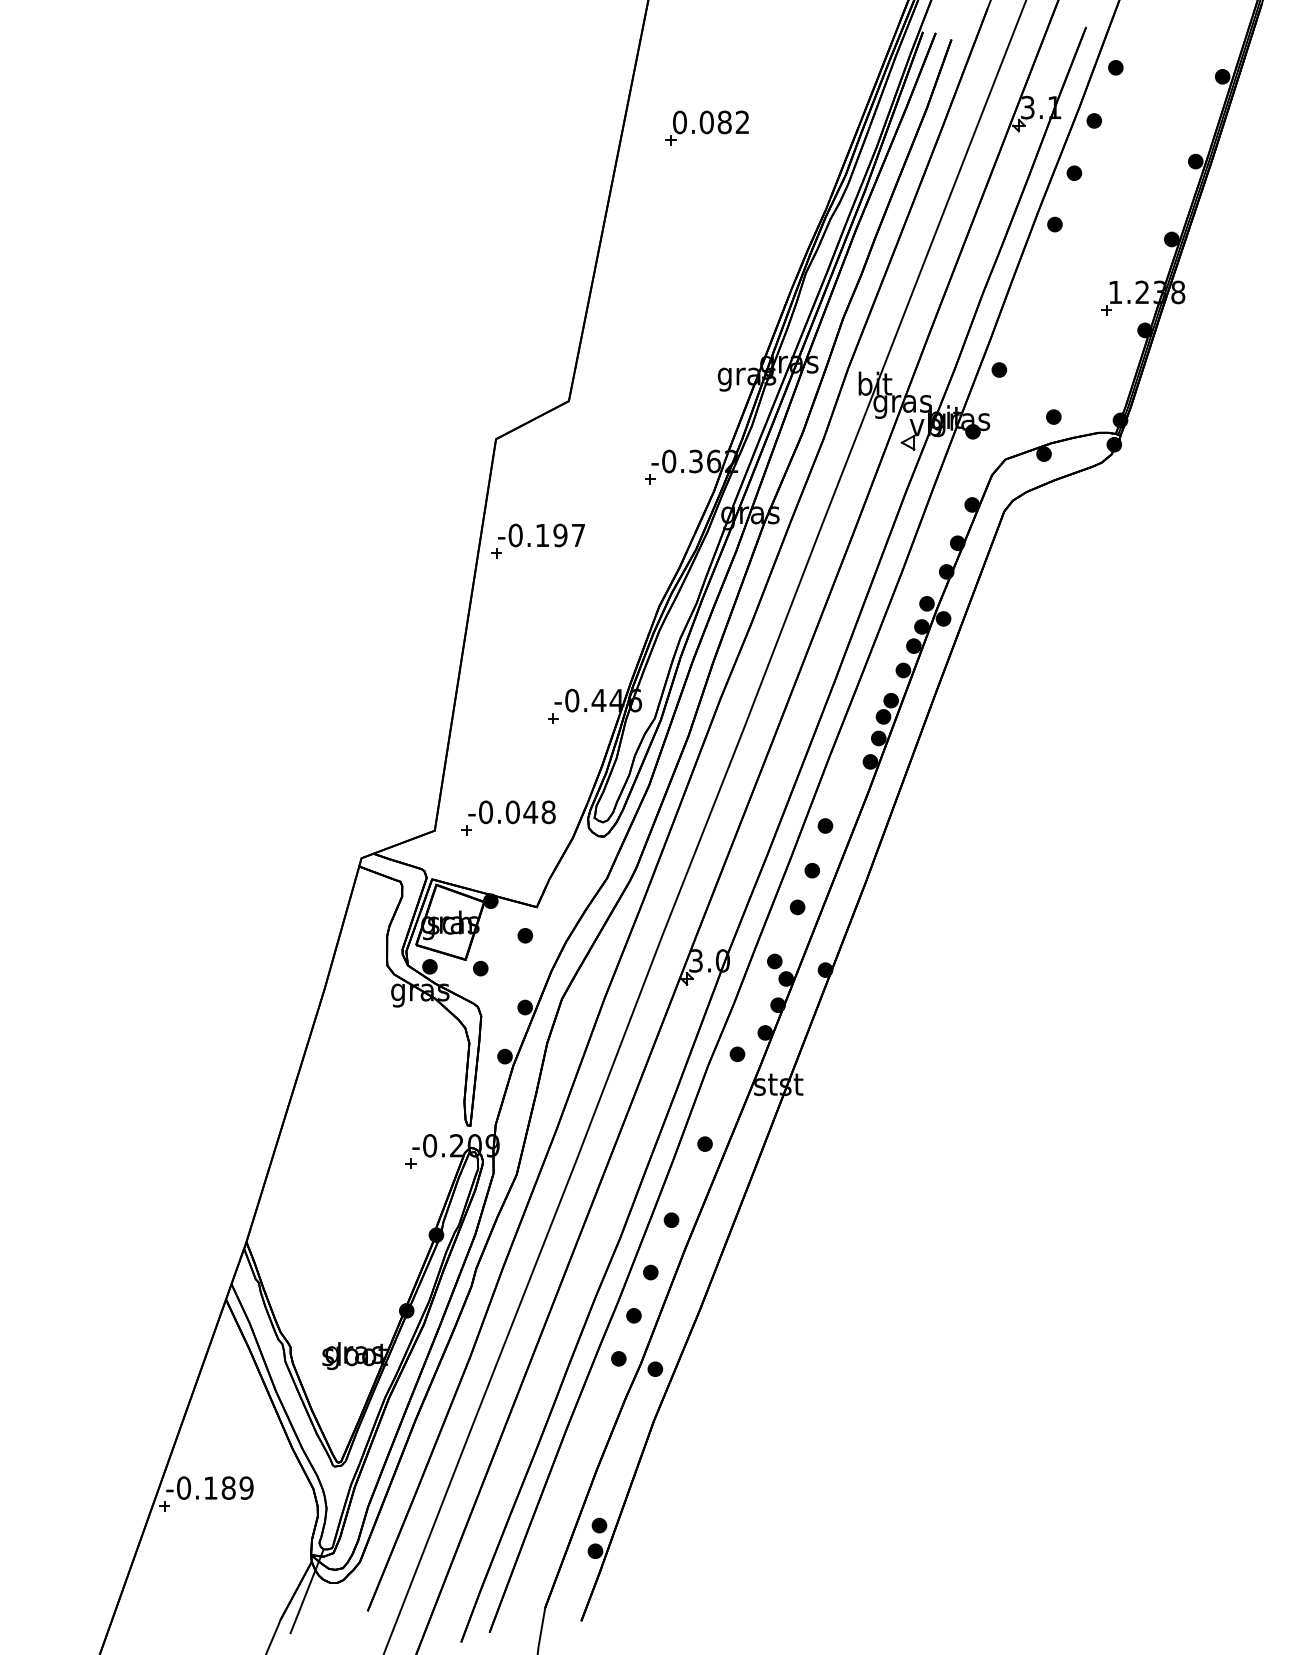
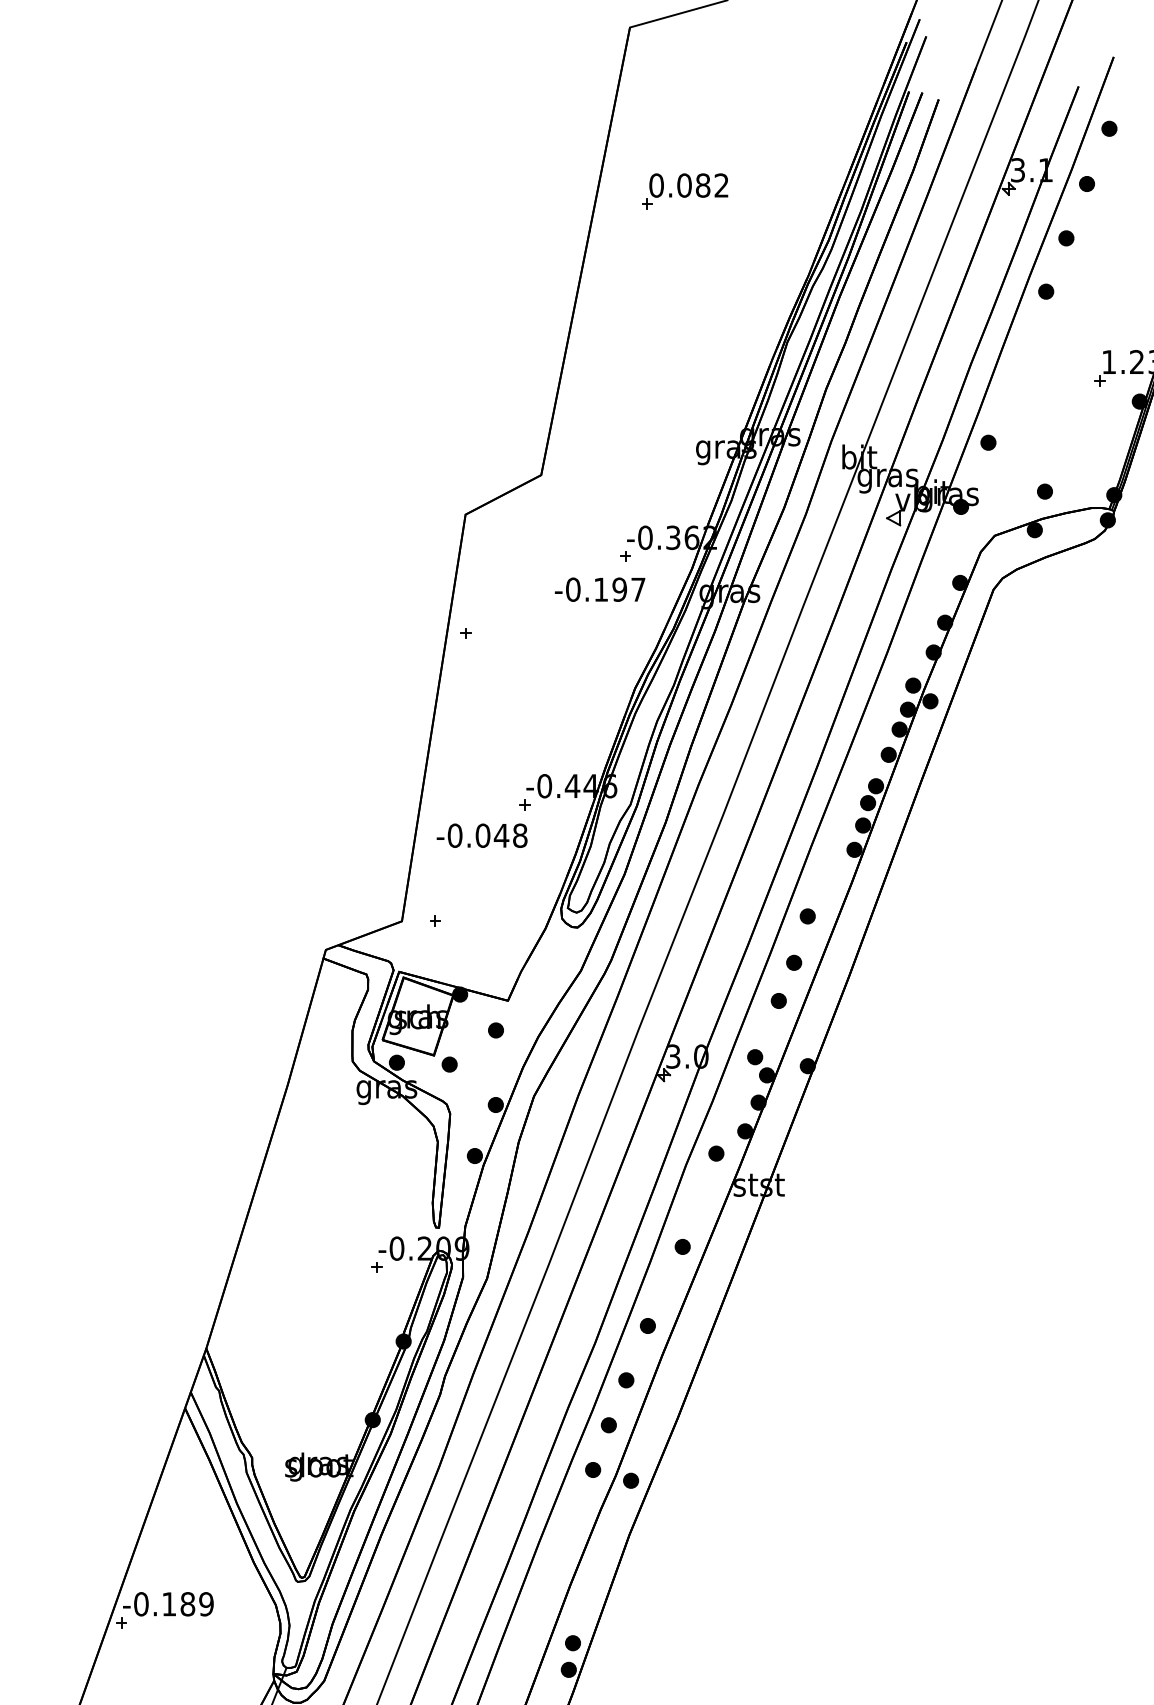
text: (541, 535) -> (600, 589), moved
text: (511, 812) -> (481, 835), moved

